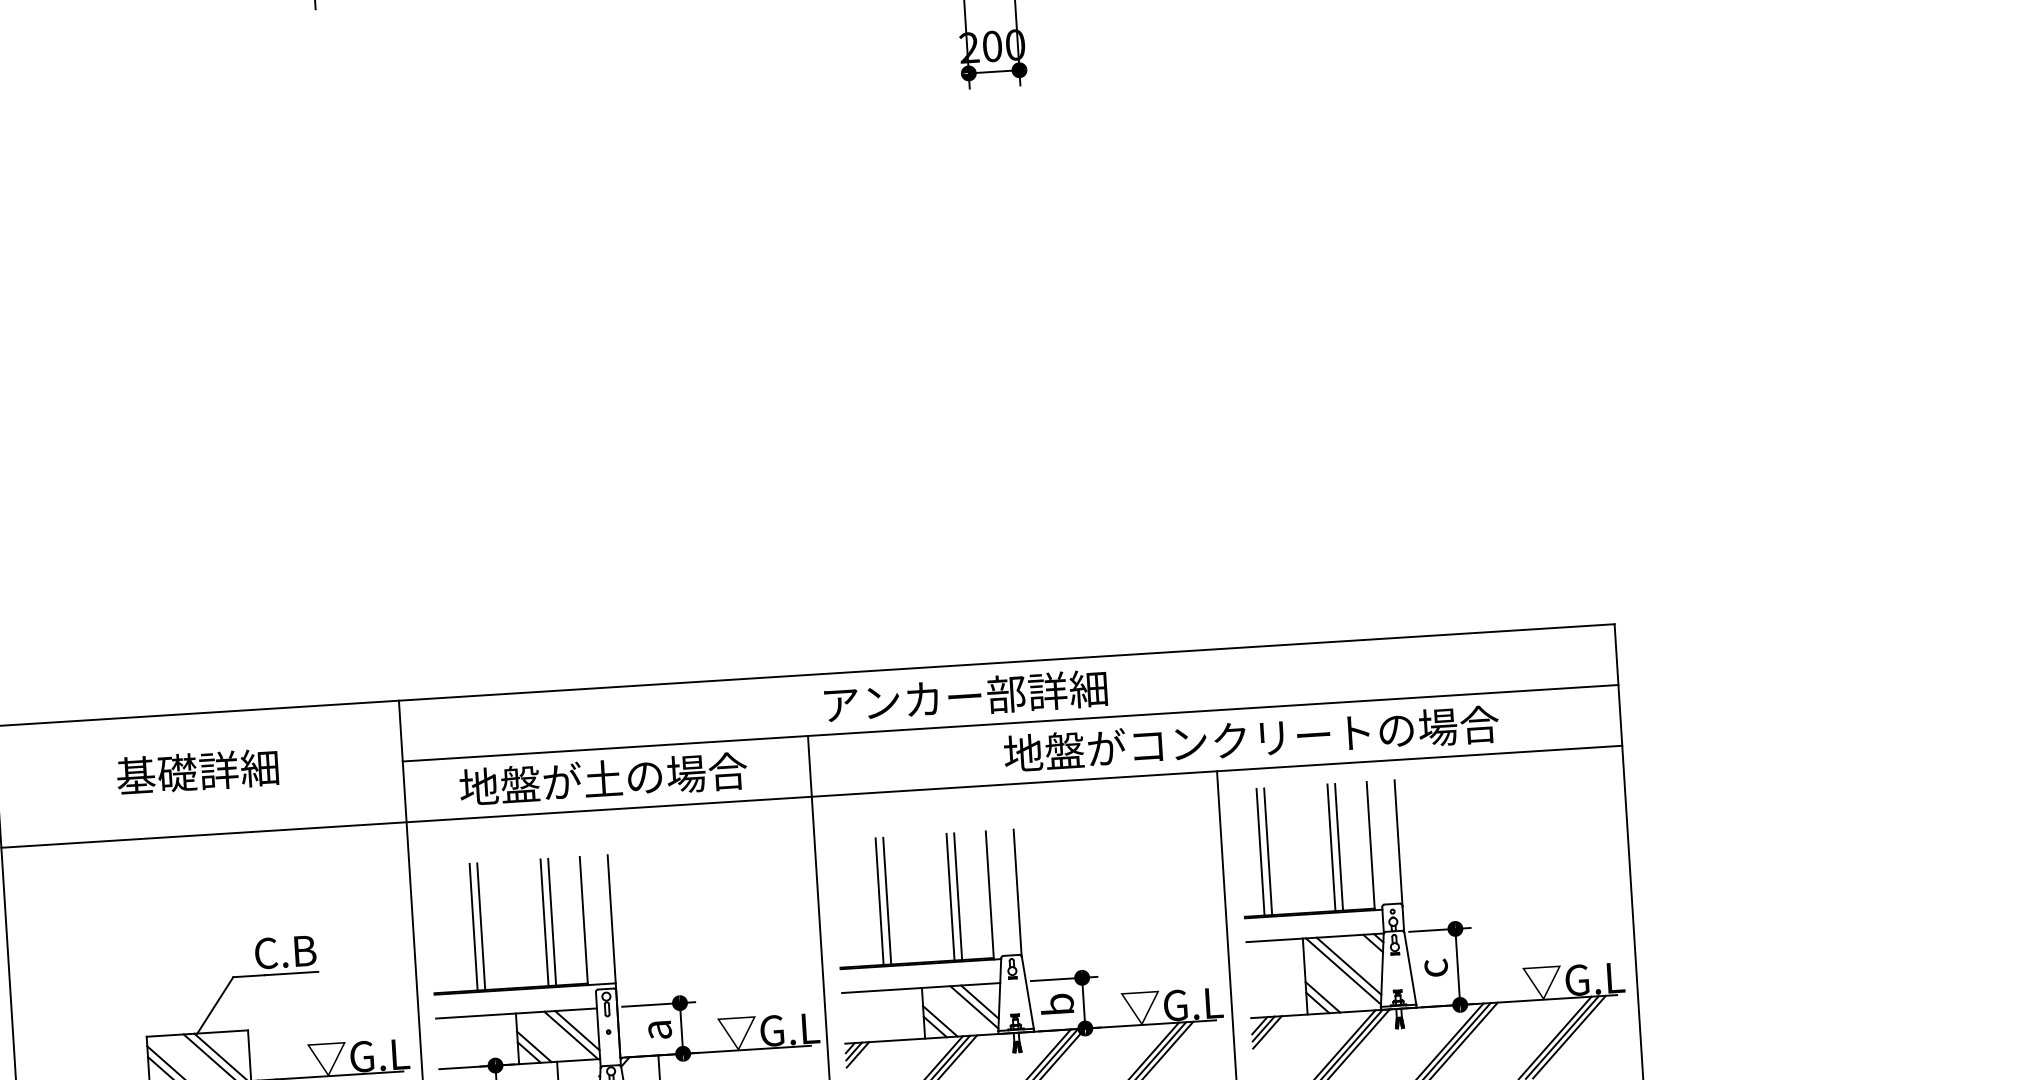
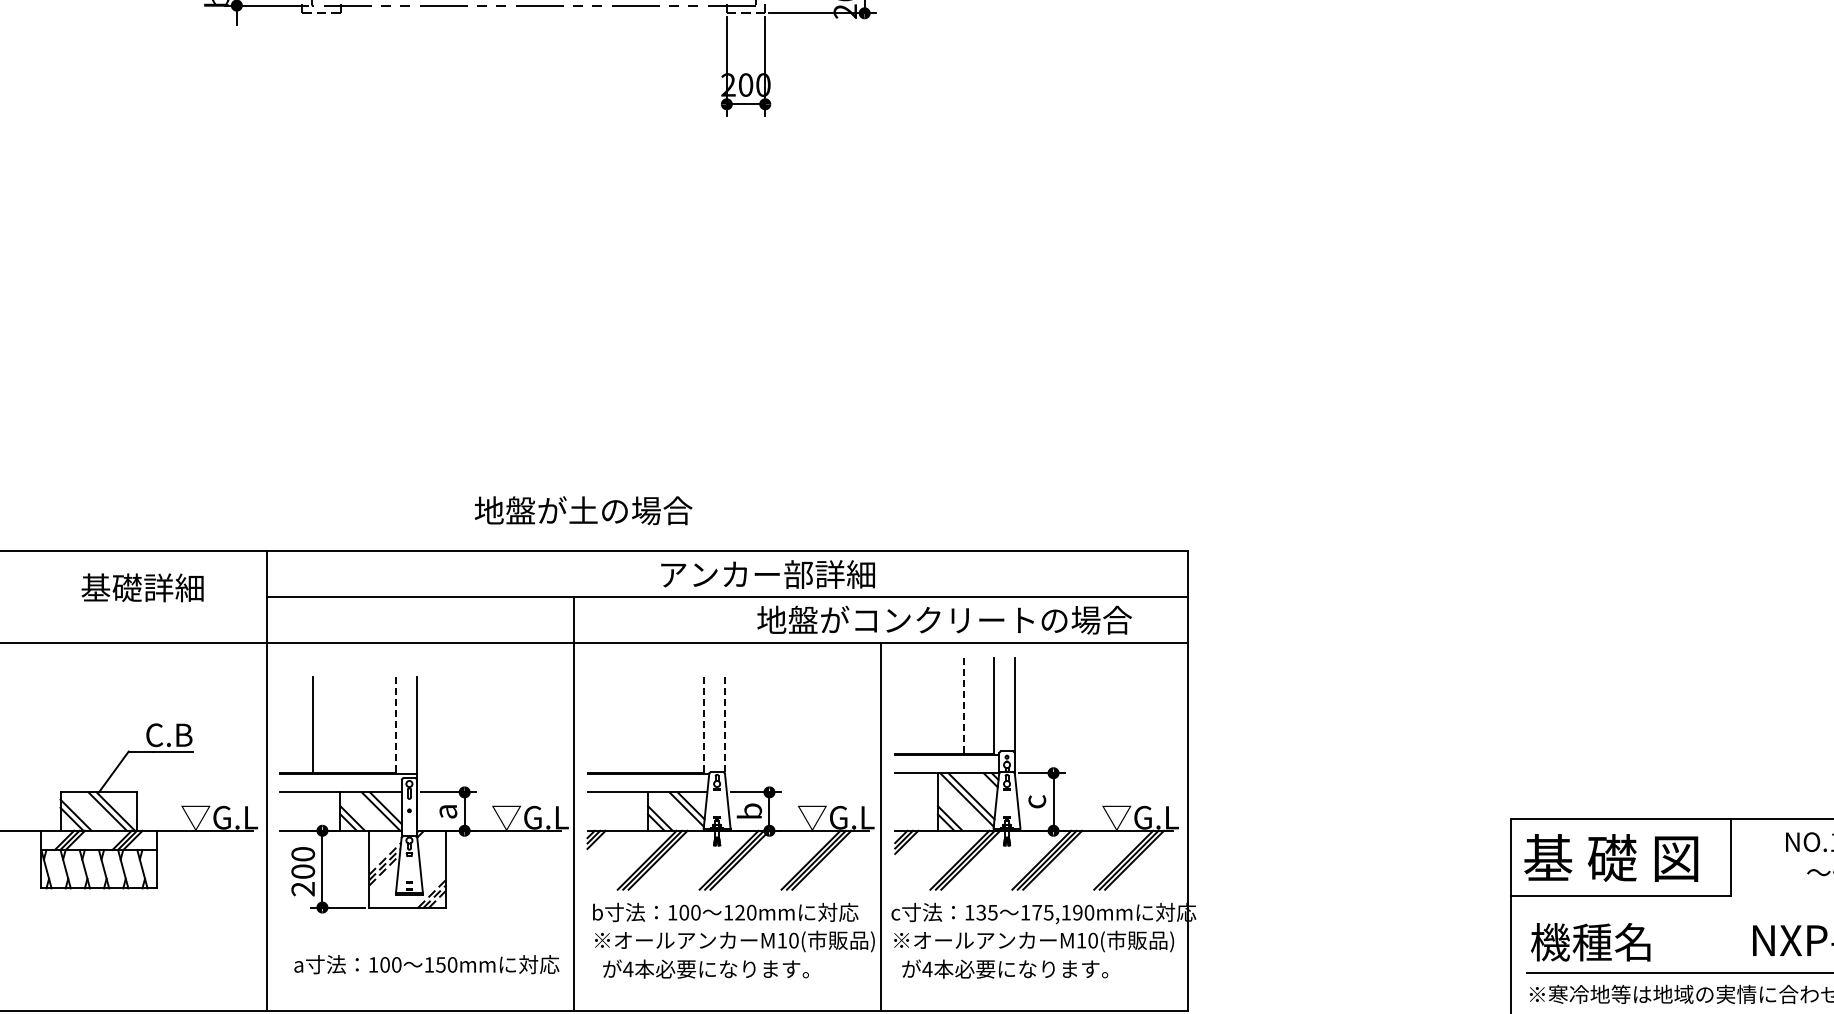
text: (965, 696) -> (767, 574), moved
text: (1251, 738) -> (944, 619), moved
text: (197, 771) -> (142, 587), moved
text: (603, 778) -> (583, 510), moved
line: (1338, 847) -> (969, 706), removed
line: (1331, 848) -> (963, 706), solid -> dashed
line: (1261, 852) -> (910, 706), removed
line: (1267, 852) -> (915, 706), removed
line: (1017, 893) -> (724, 725), solid -> dashed
line: (989, 895) -> (703, 725), solid -> dashed
line: (949, 897) -> (673, 725), removed
line: (957, 897) -> (679, 725), removed
line: (880, 901) -> (620, 725), removed
line: (886, 901) -> (625, 725), removed
line: (584, 920) -> (396, 725), solid -> dashed
line: (552, 922) -> (372, 725), removed
line: (544, 923) -> (366, 725), removed
line: (481, 927) -> (318, 725), removed

